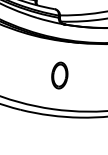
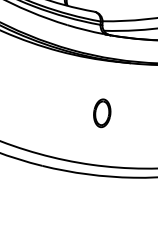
part: (59, 75) -> (101, 113), size x0.7

